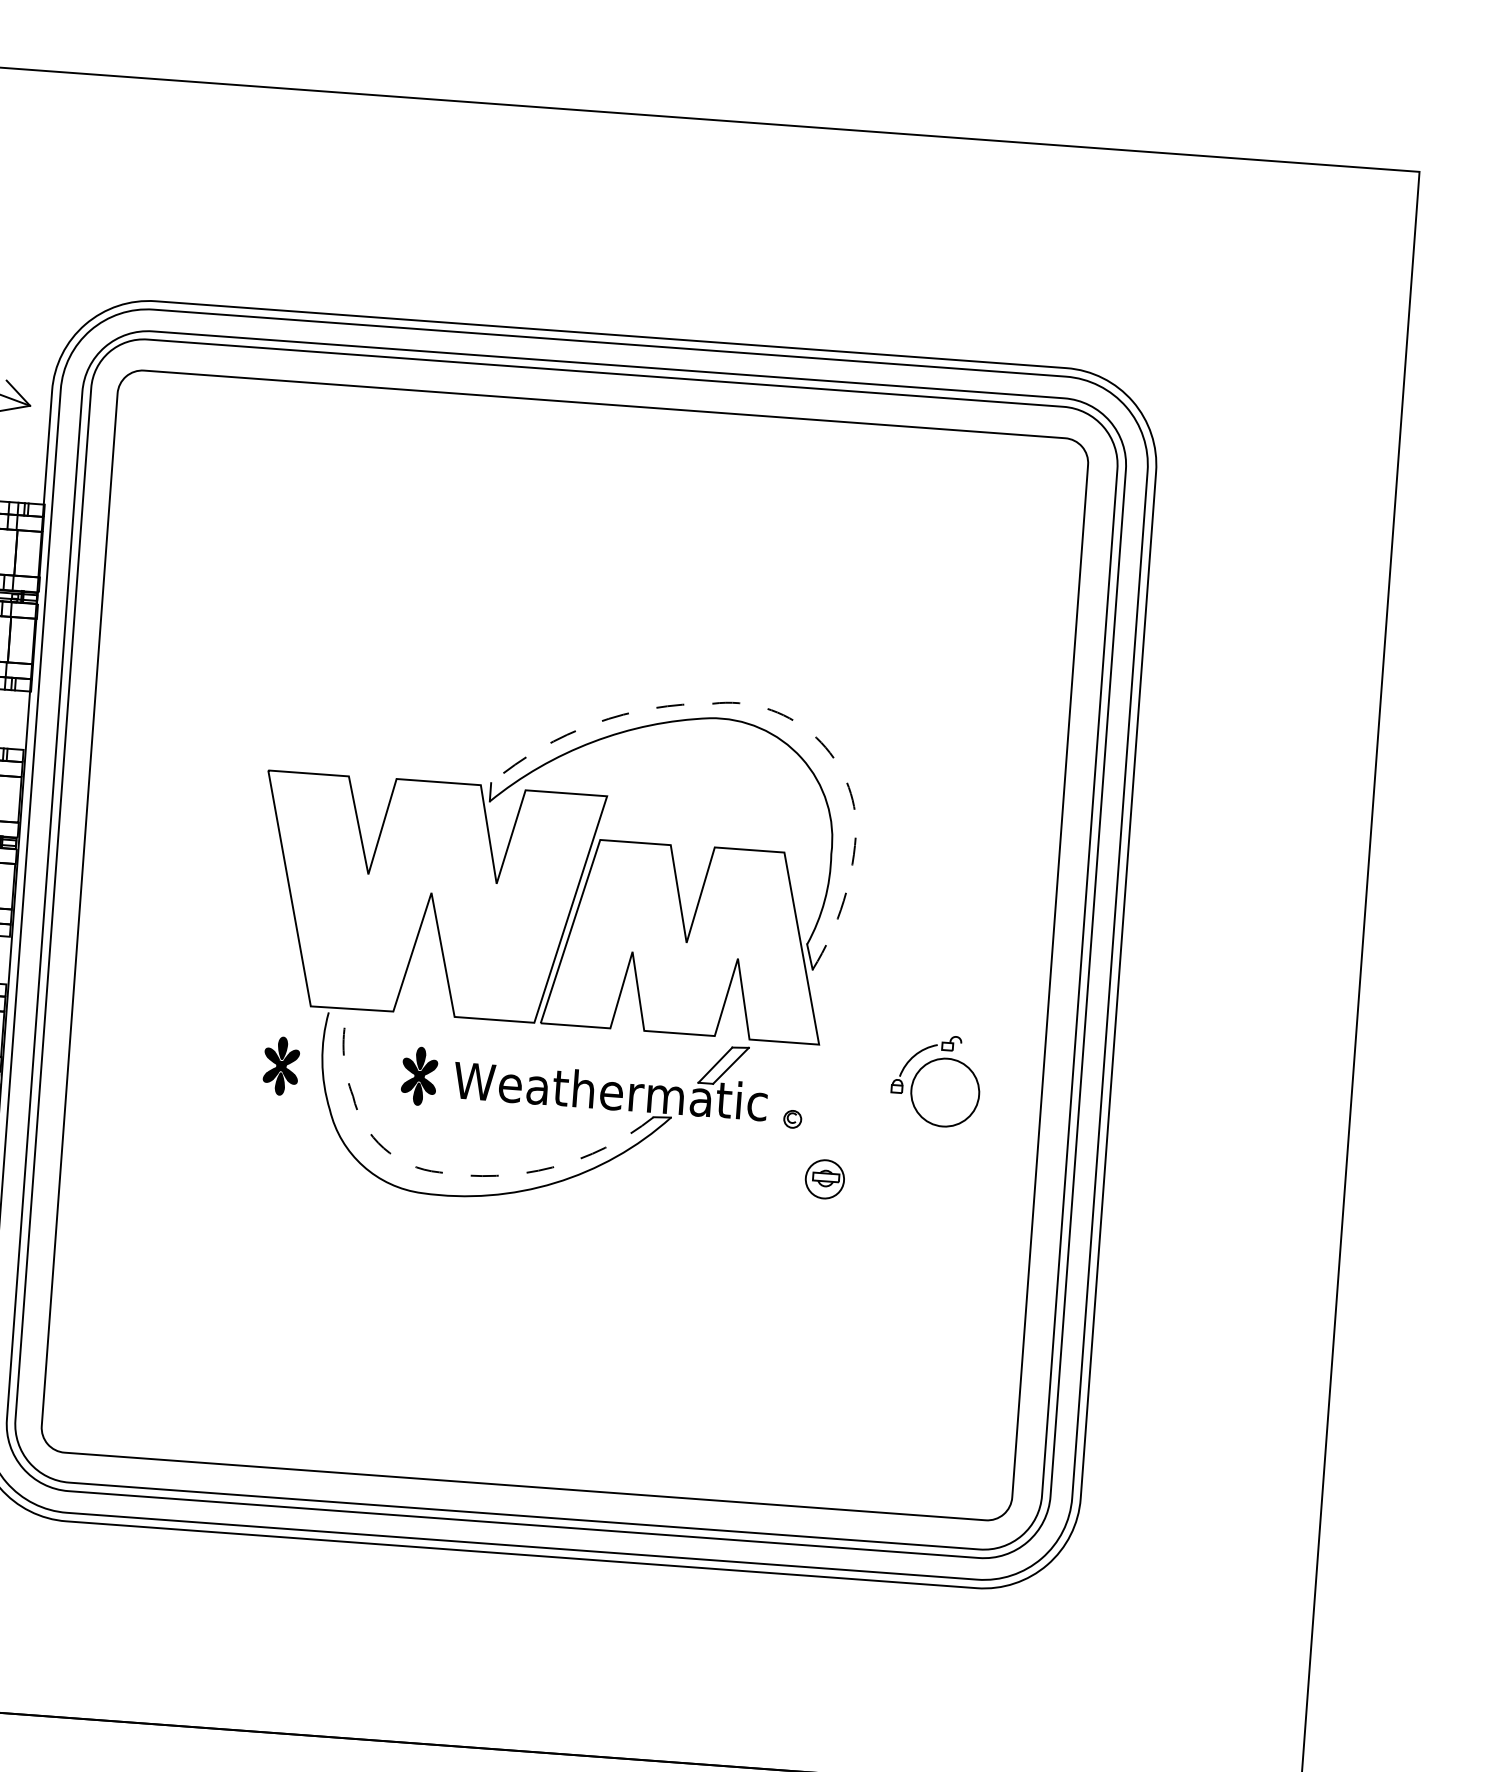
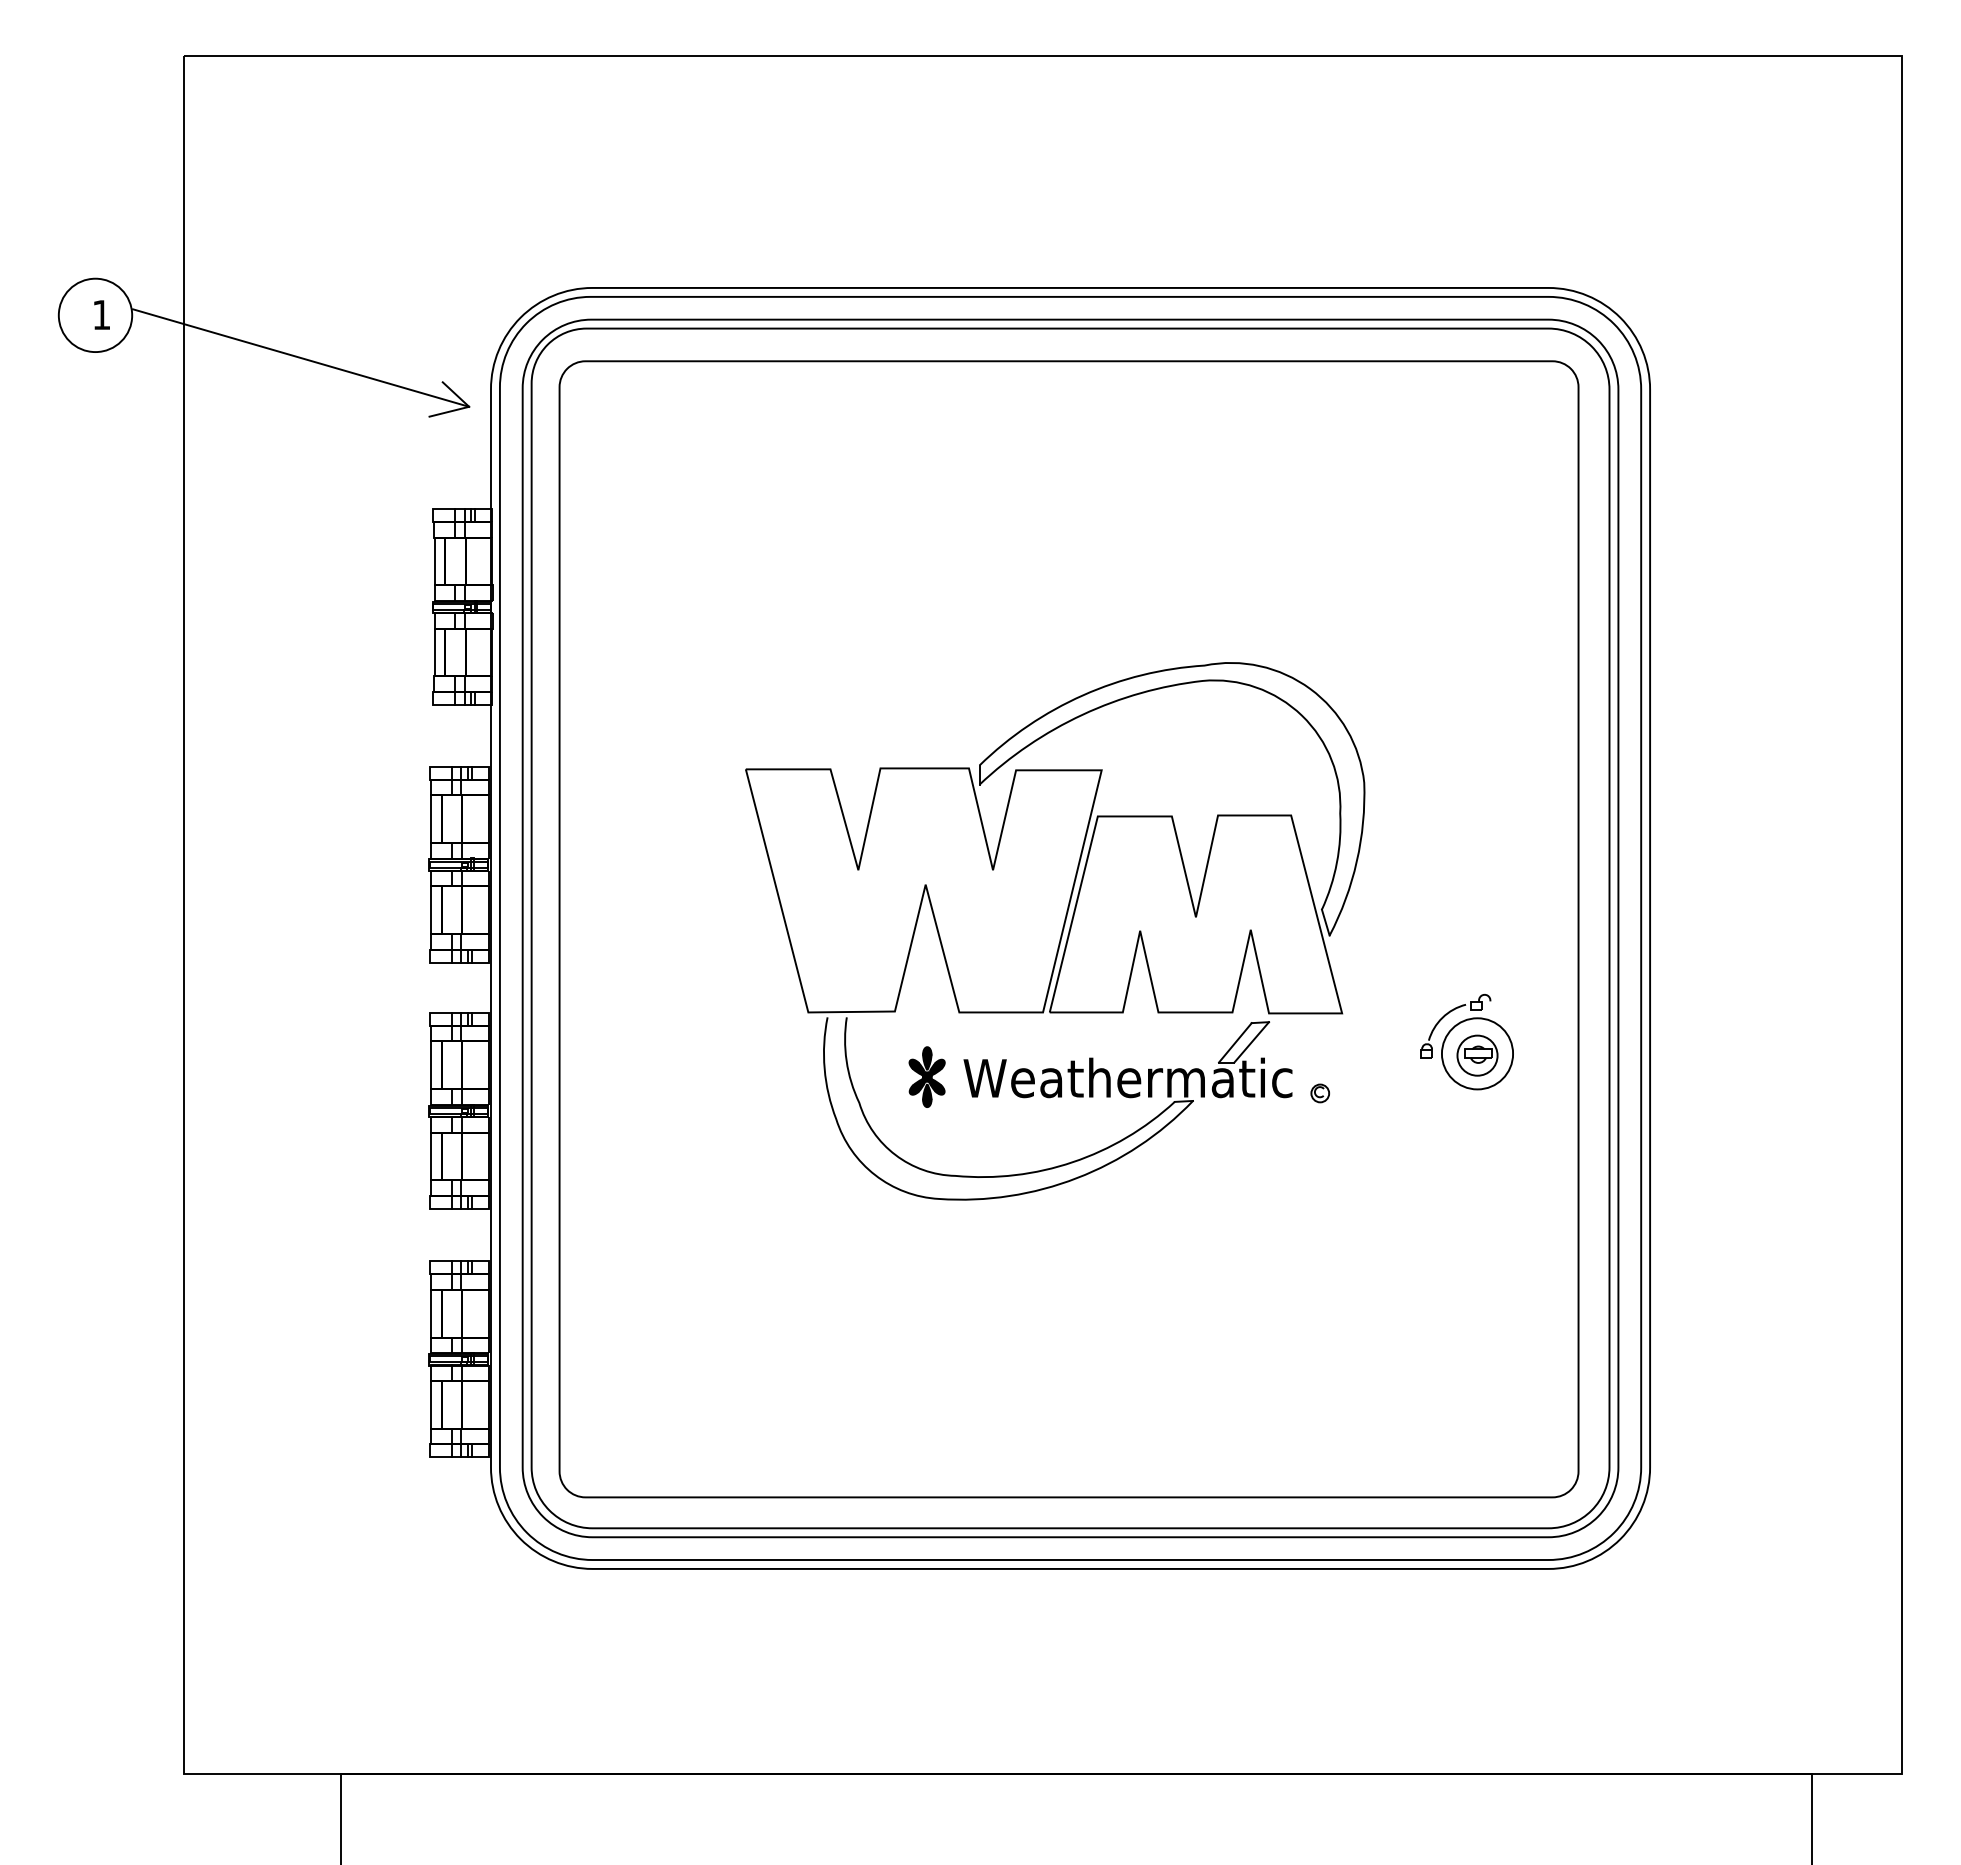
line: (778, 713) -> (1274, 670), dashed -> solid
part: (280, 1065) -> (781, 1076), removed
line: (441, 1173) -> (957, 1176), dashed -> solid
part: (824, 1179) -> (1477, 1055), moved

